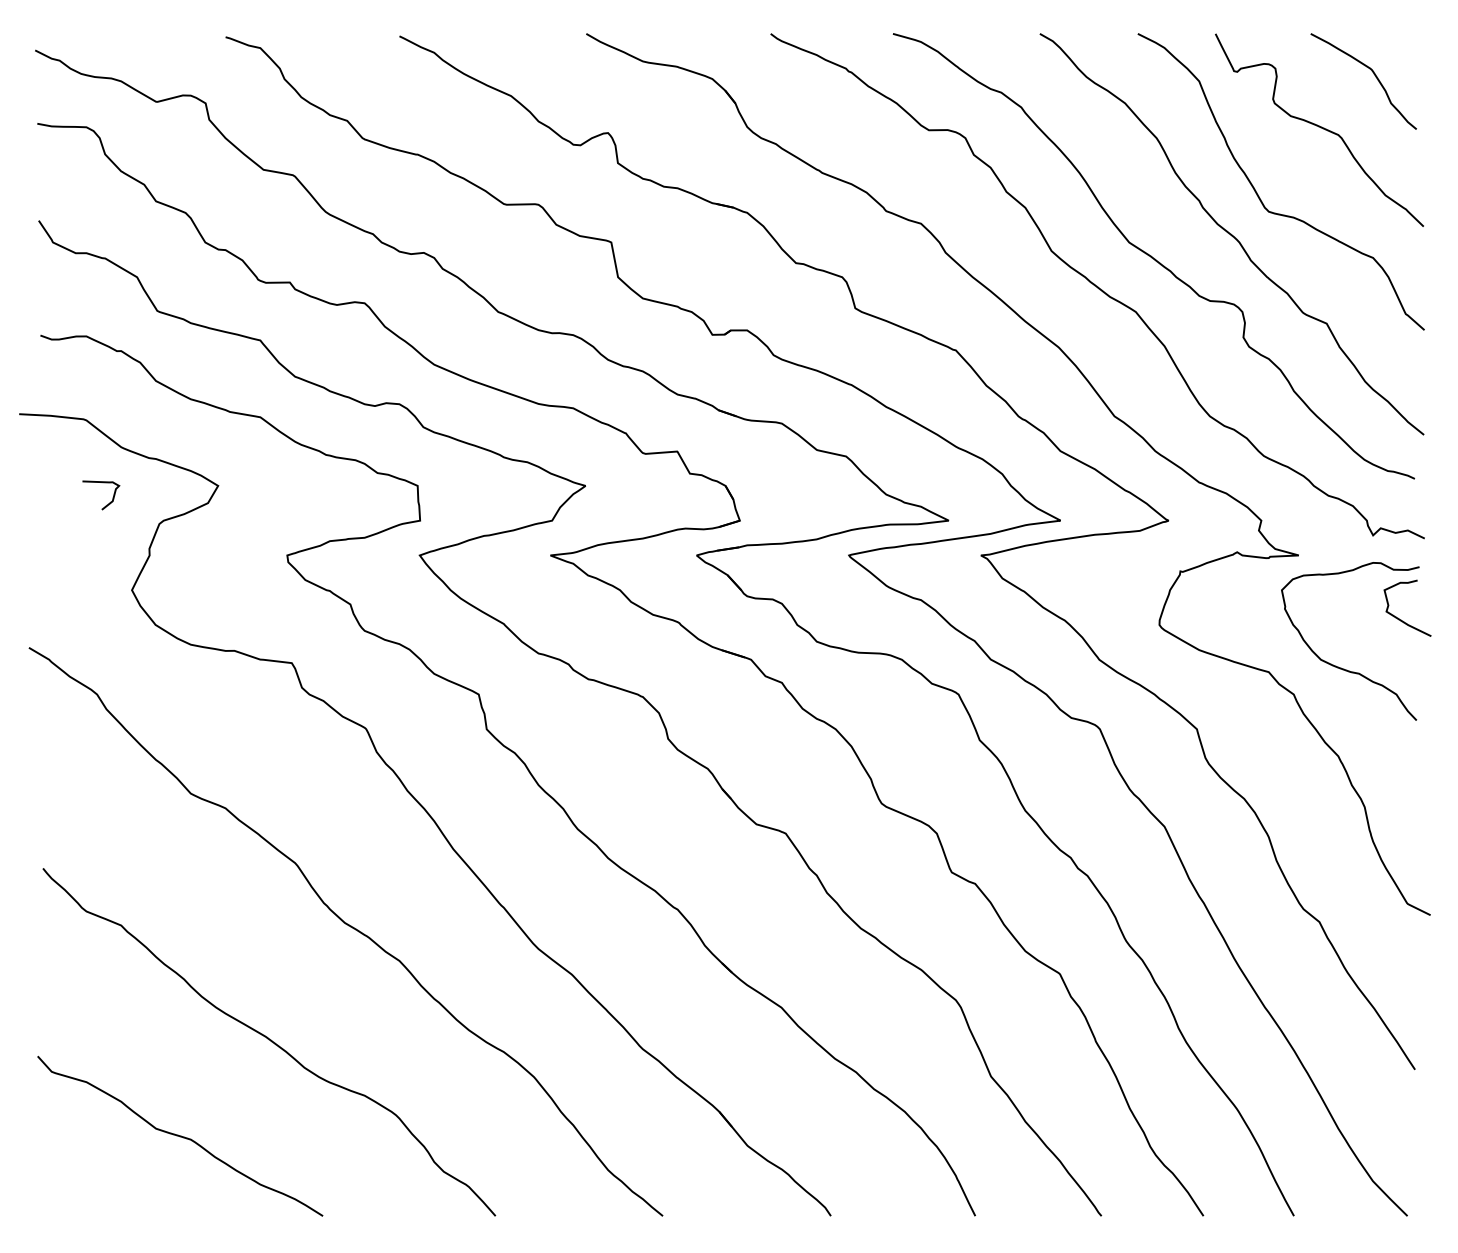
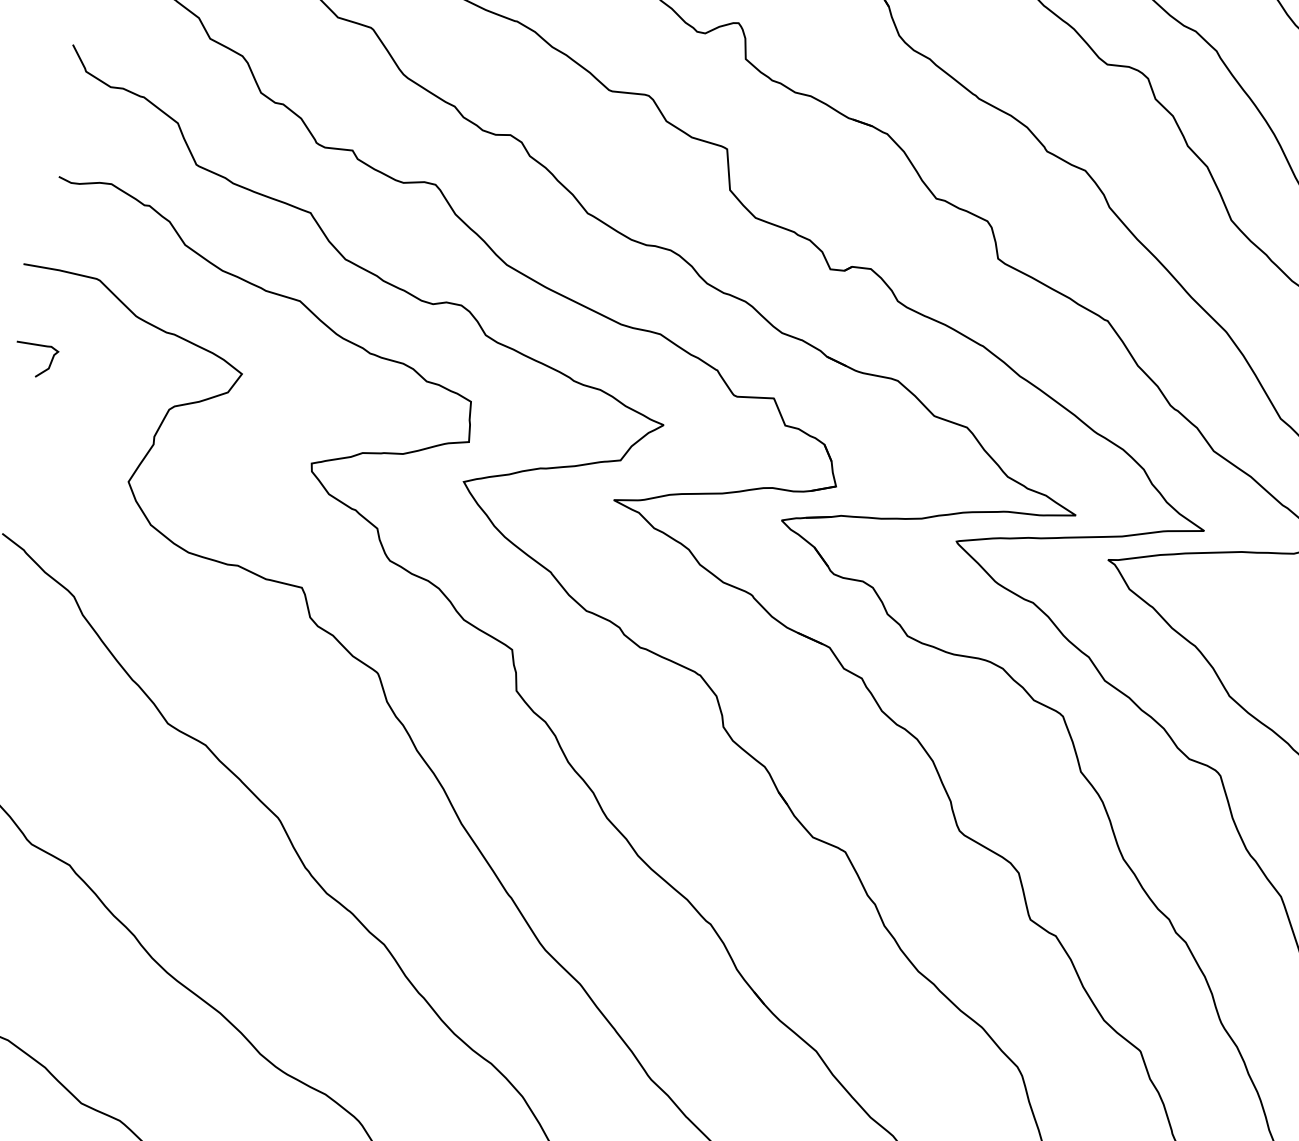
curve: (109, 502) -> (44, 369), moved

